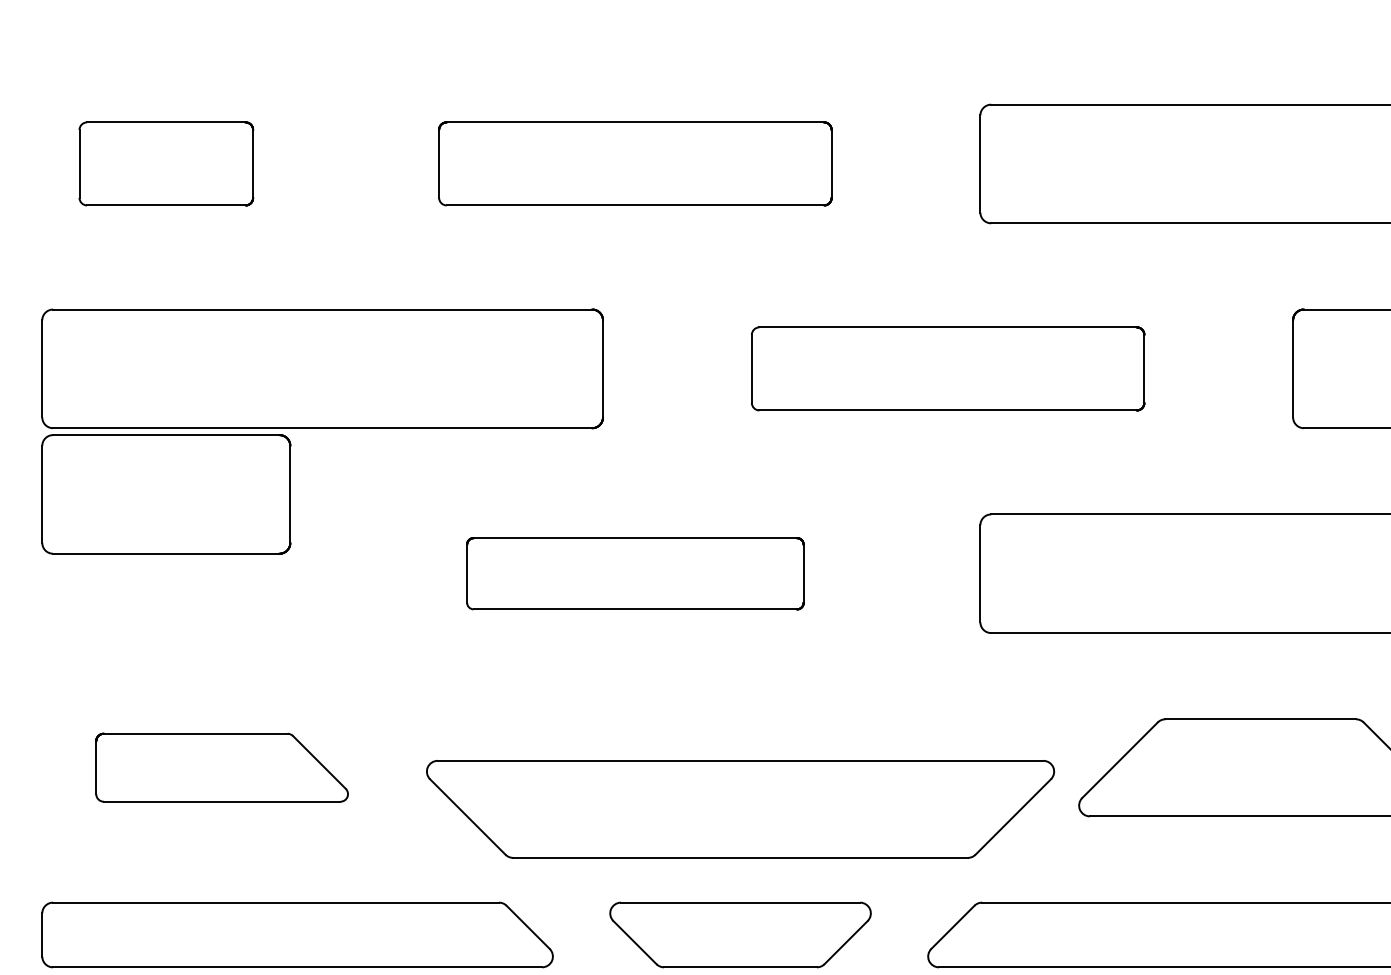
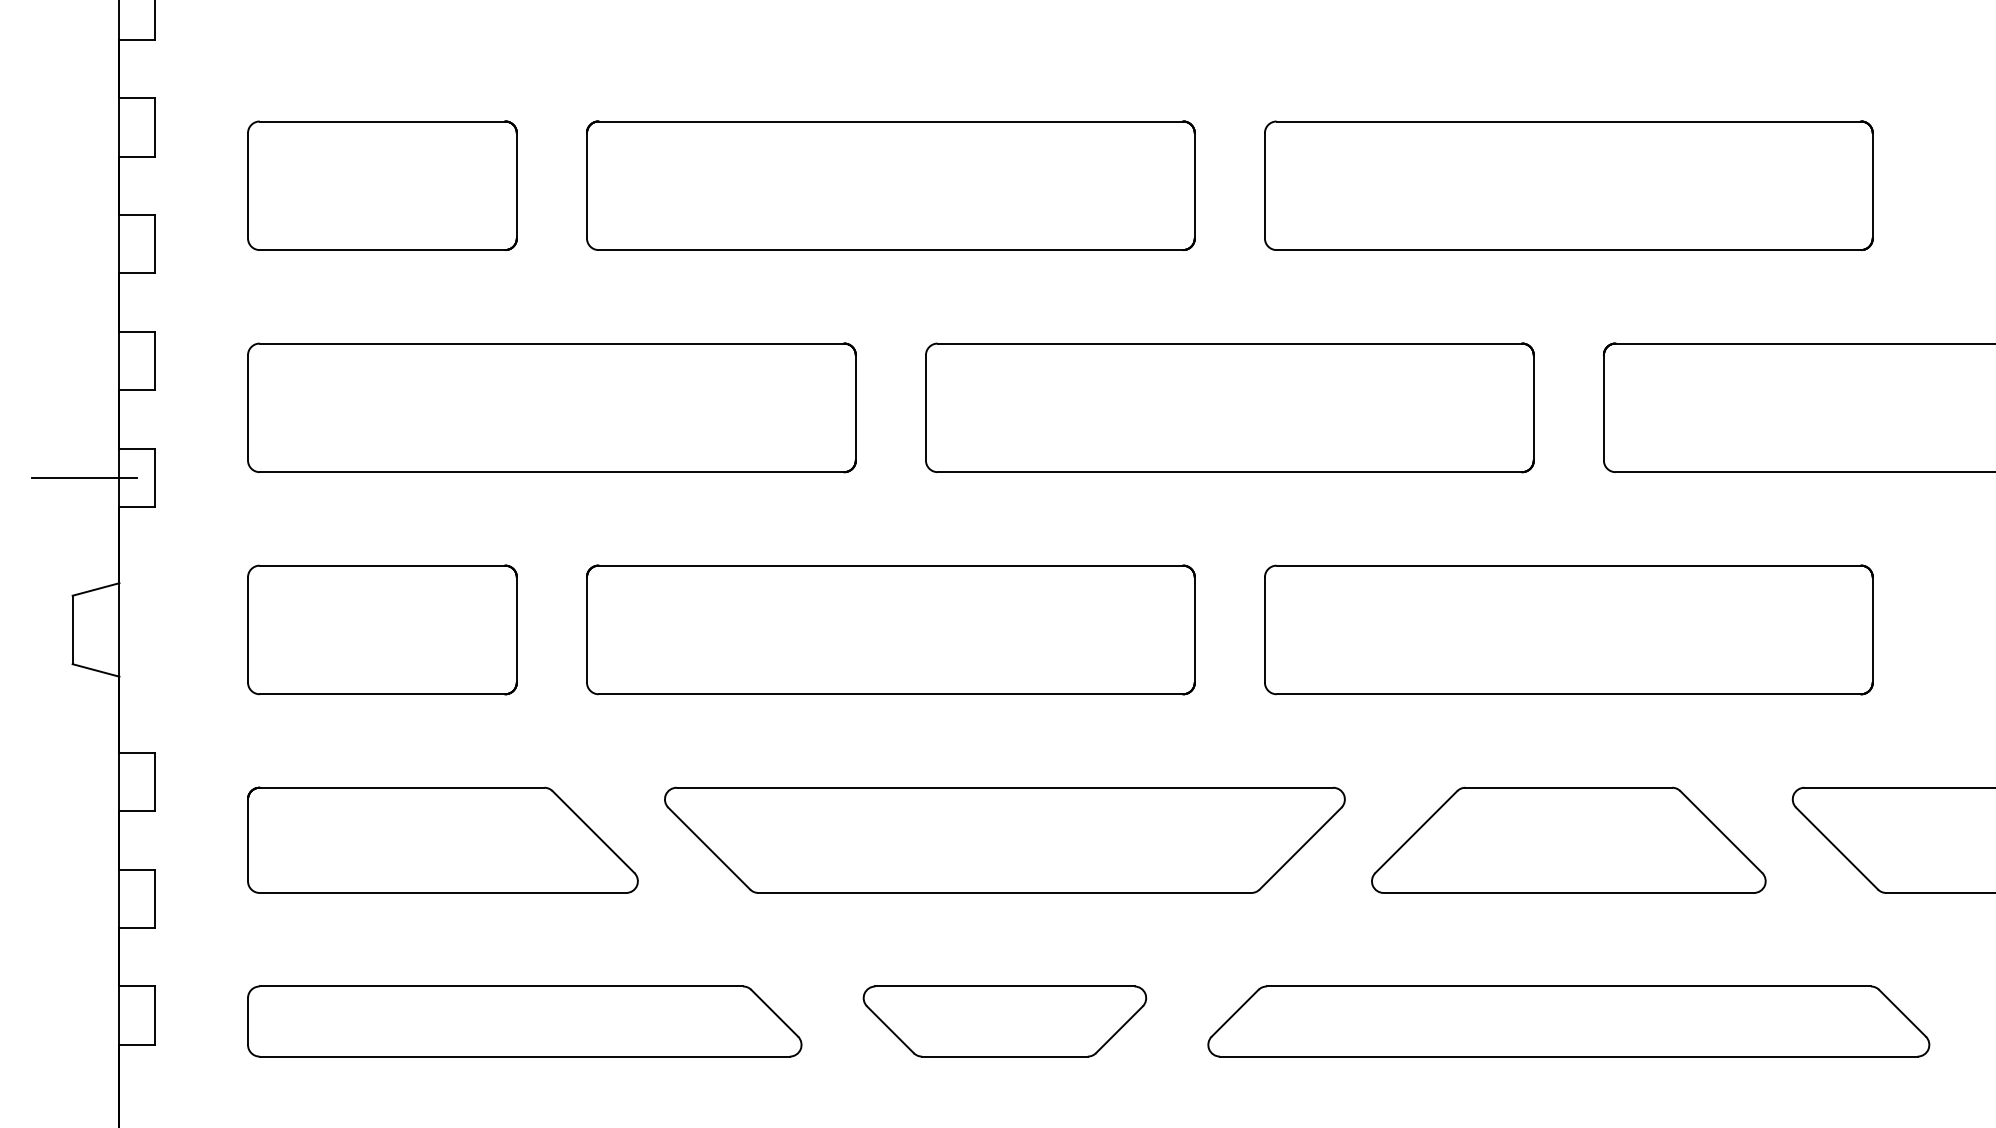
part: (166, 163) -> (382, 185), size x1.43
part: (634, 163) -> (890, 185), size x1.43
part: (947, 368) -> (1229, 407), size x1.43
part: (166, 493) -> (382, 629), moved
part: (634, 573) -> (890, 629), size x1.67
part: (221, 767) -> (442, 839), size x1.43
part: (740, 808) -> (1004, 839), moved

